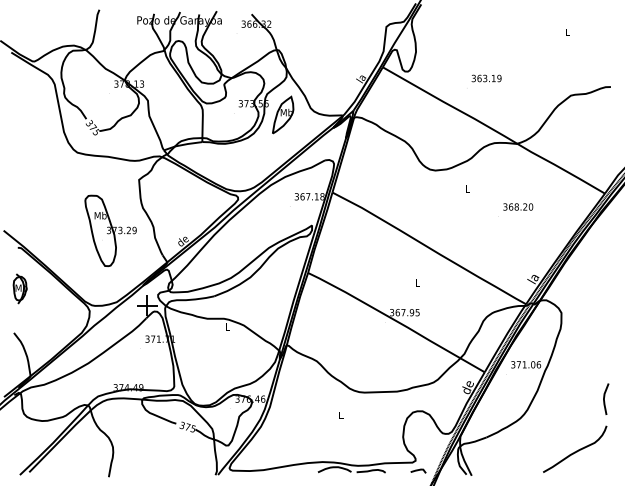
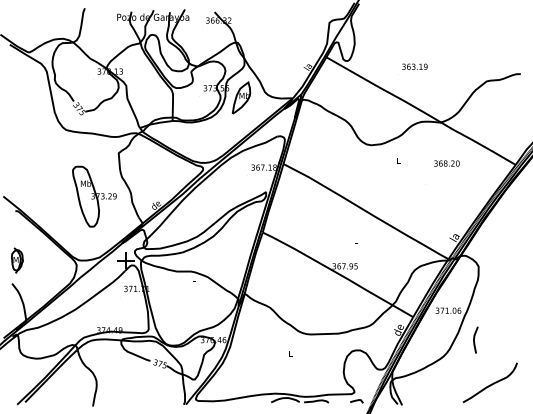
text: (518, 206) -> (447, 163), moved
part: (19, 288) -> (16, 260), moved
line: (604, 398) -> (474, 339), moved

